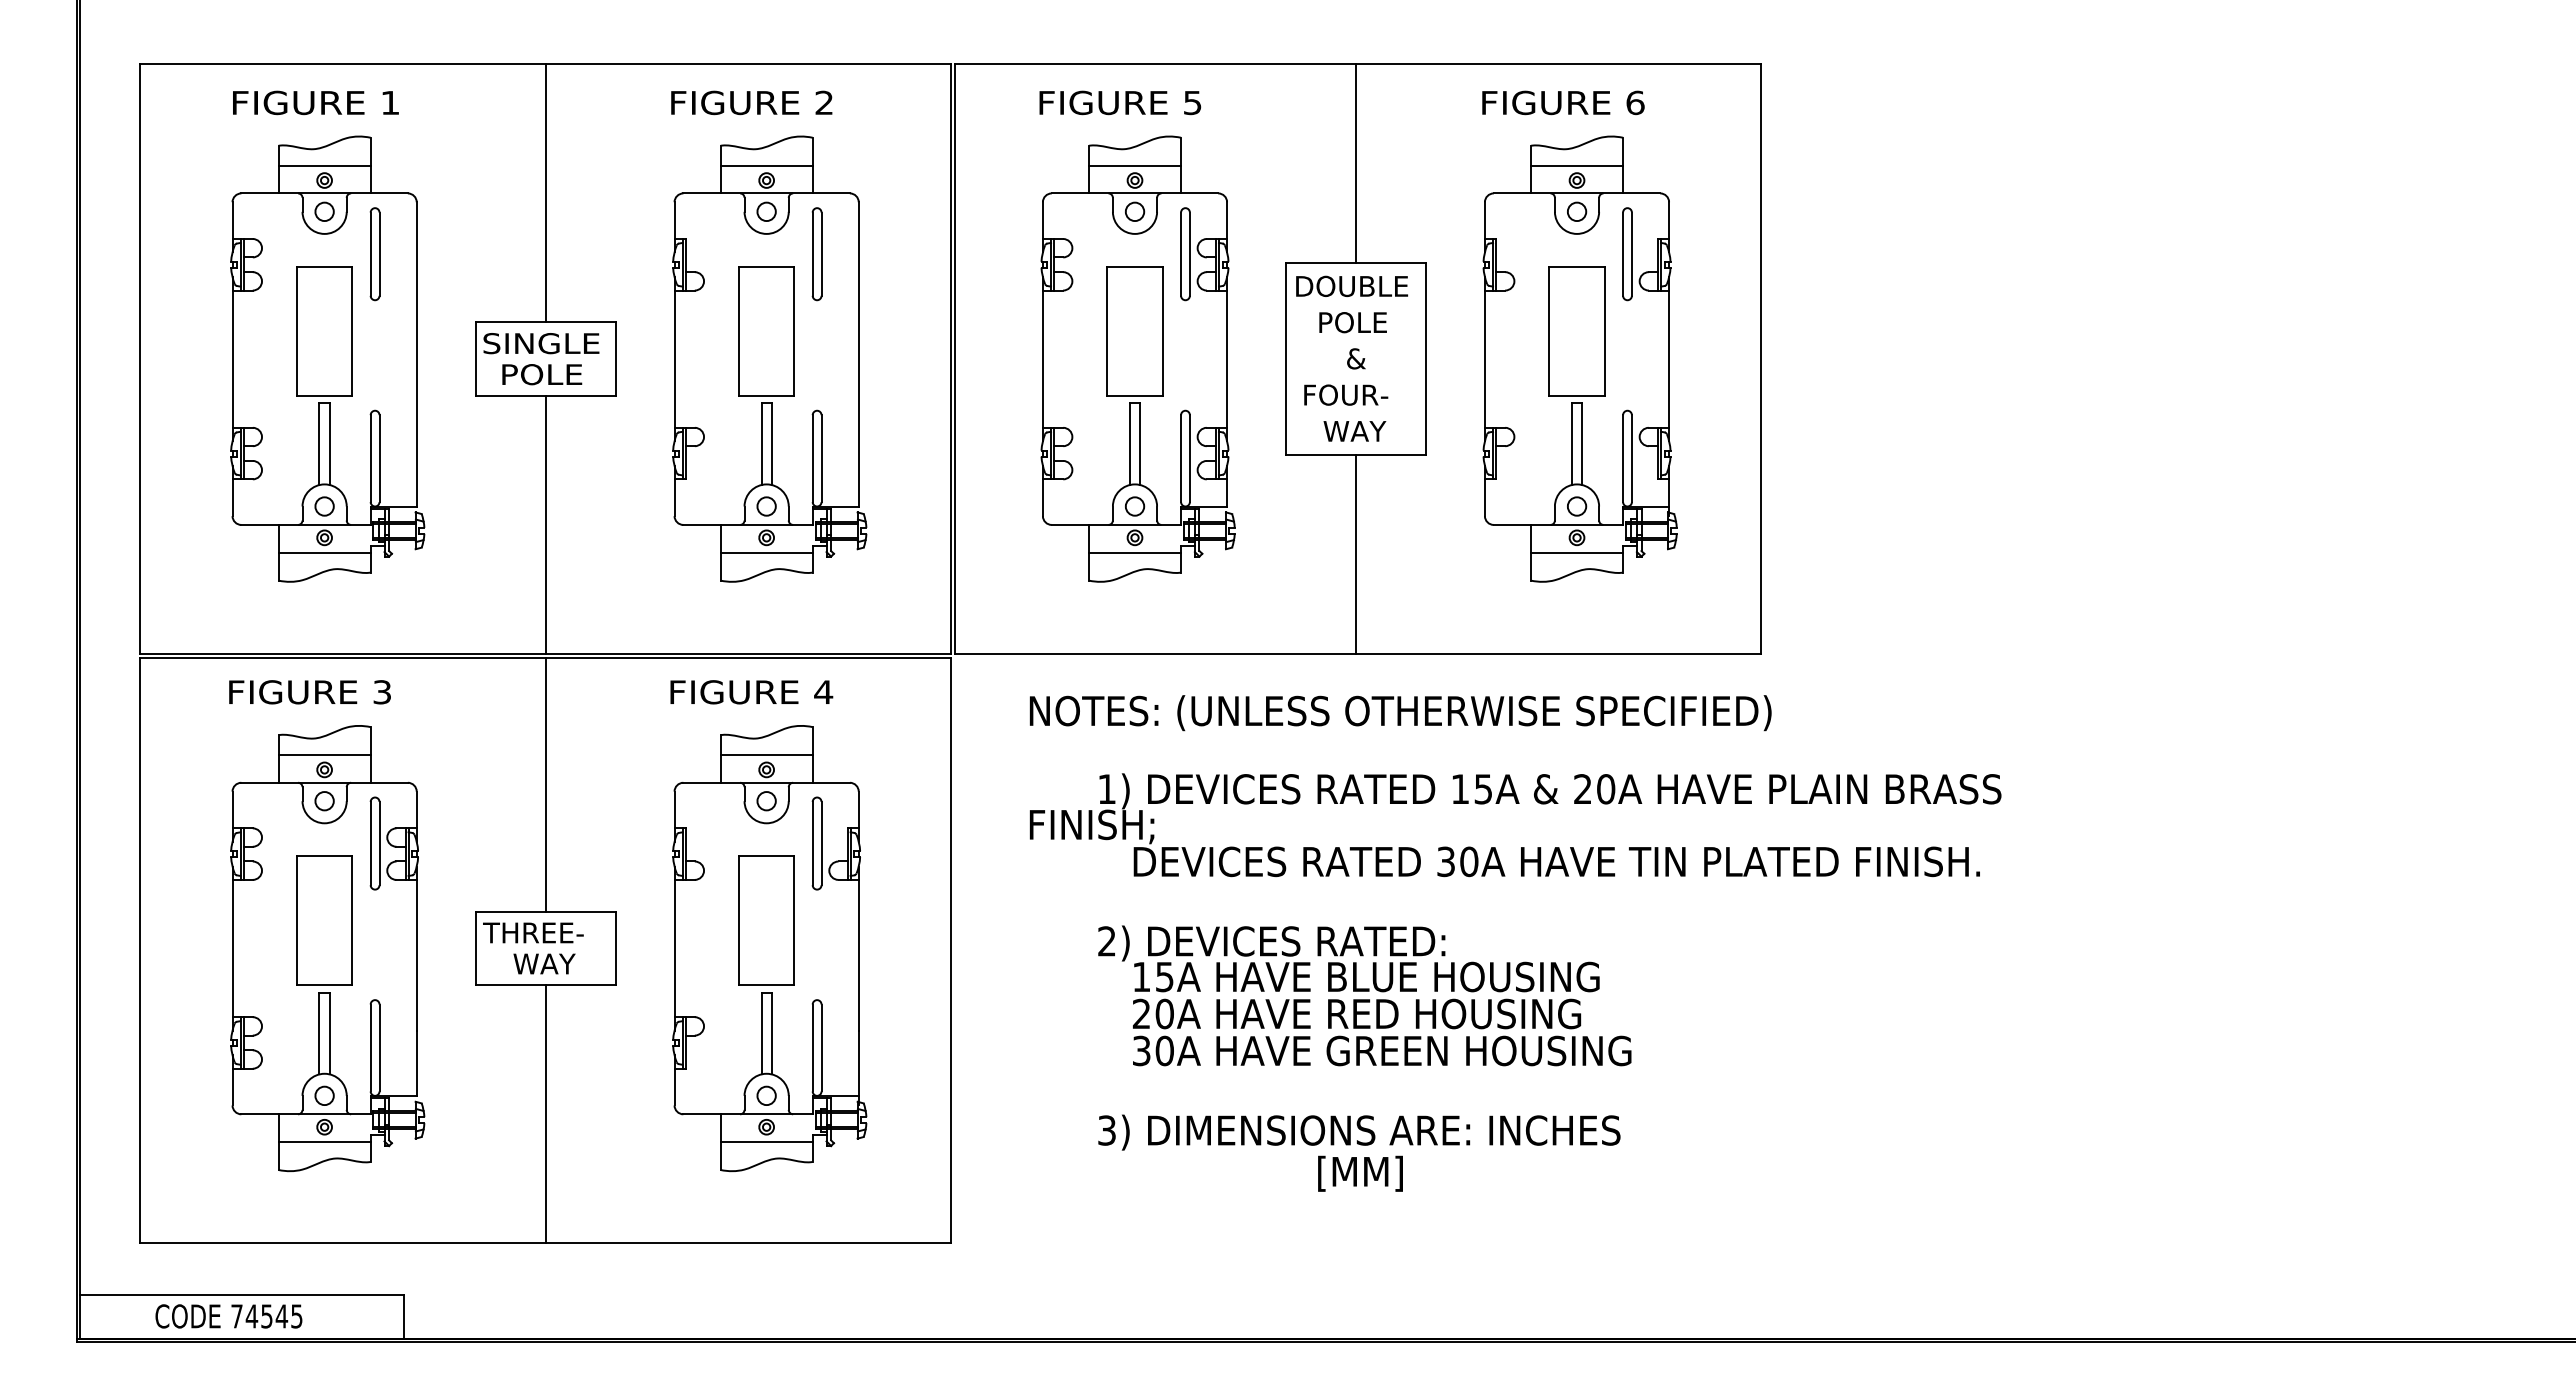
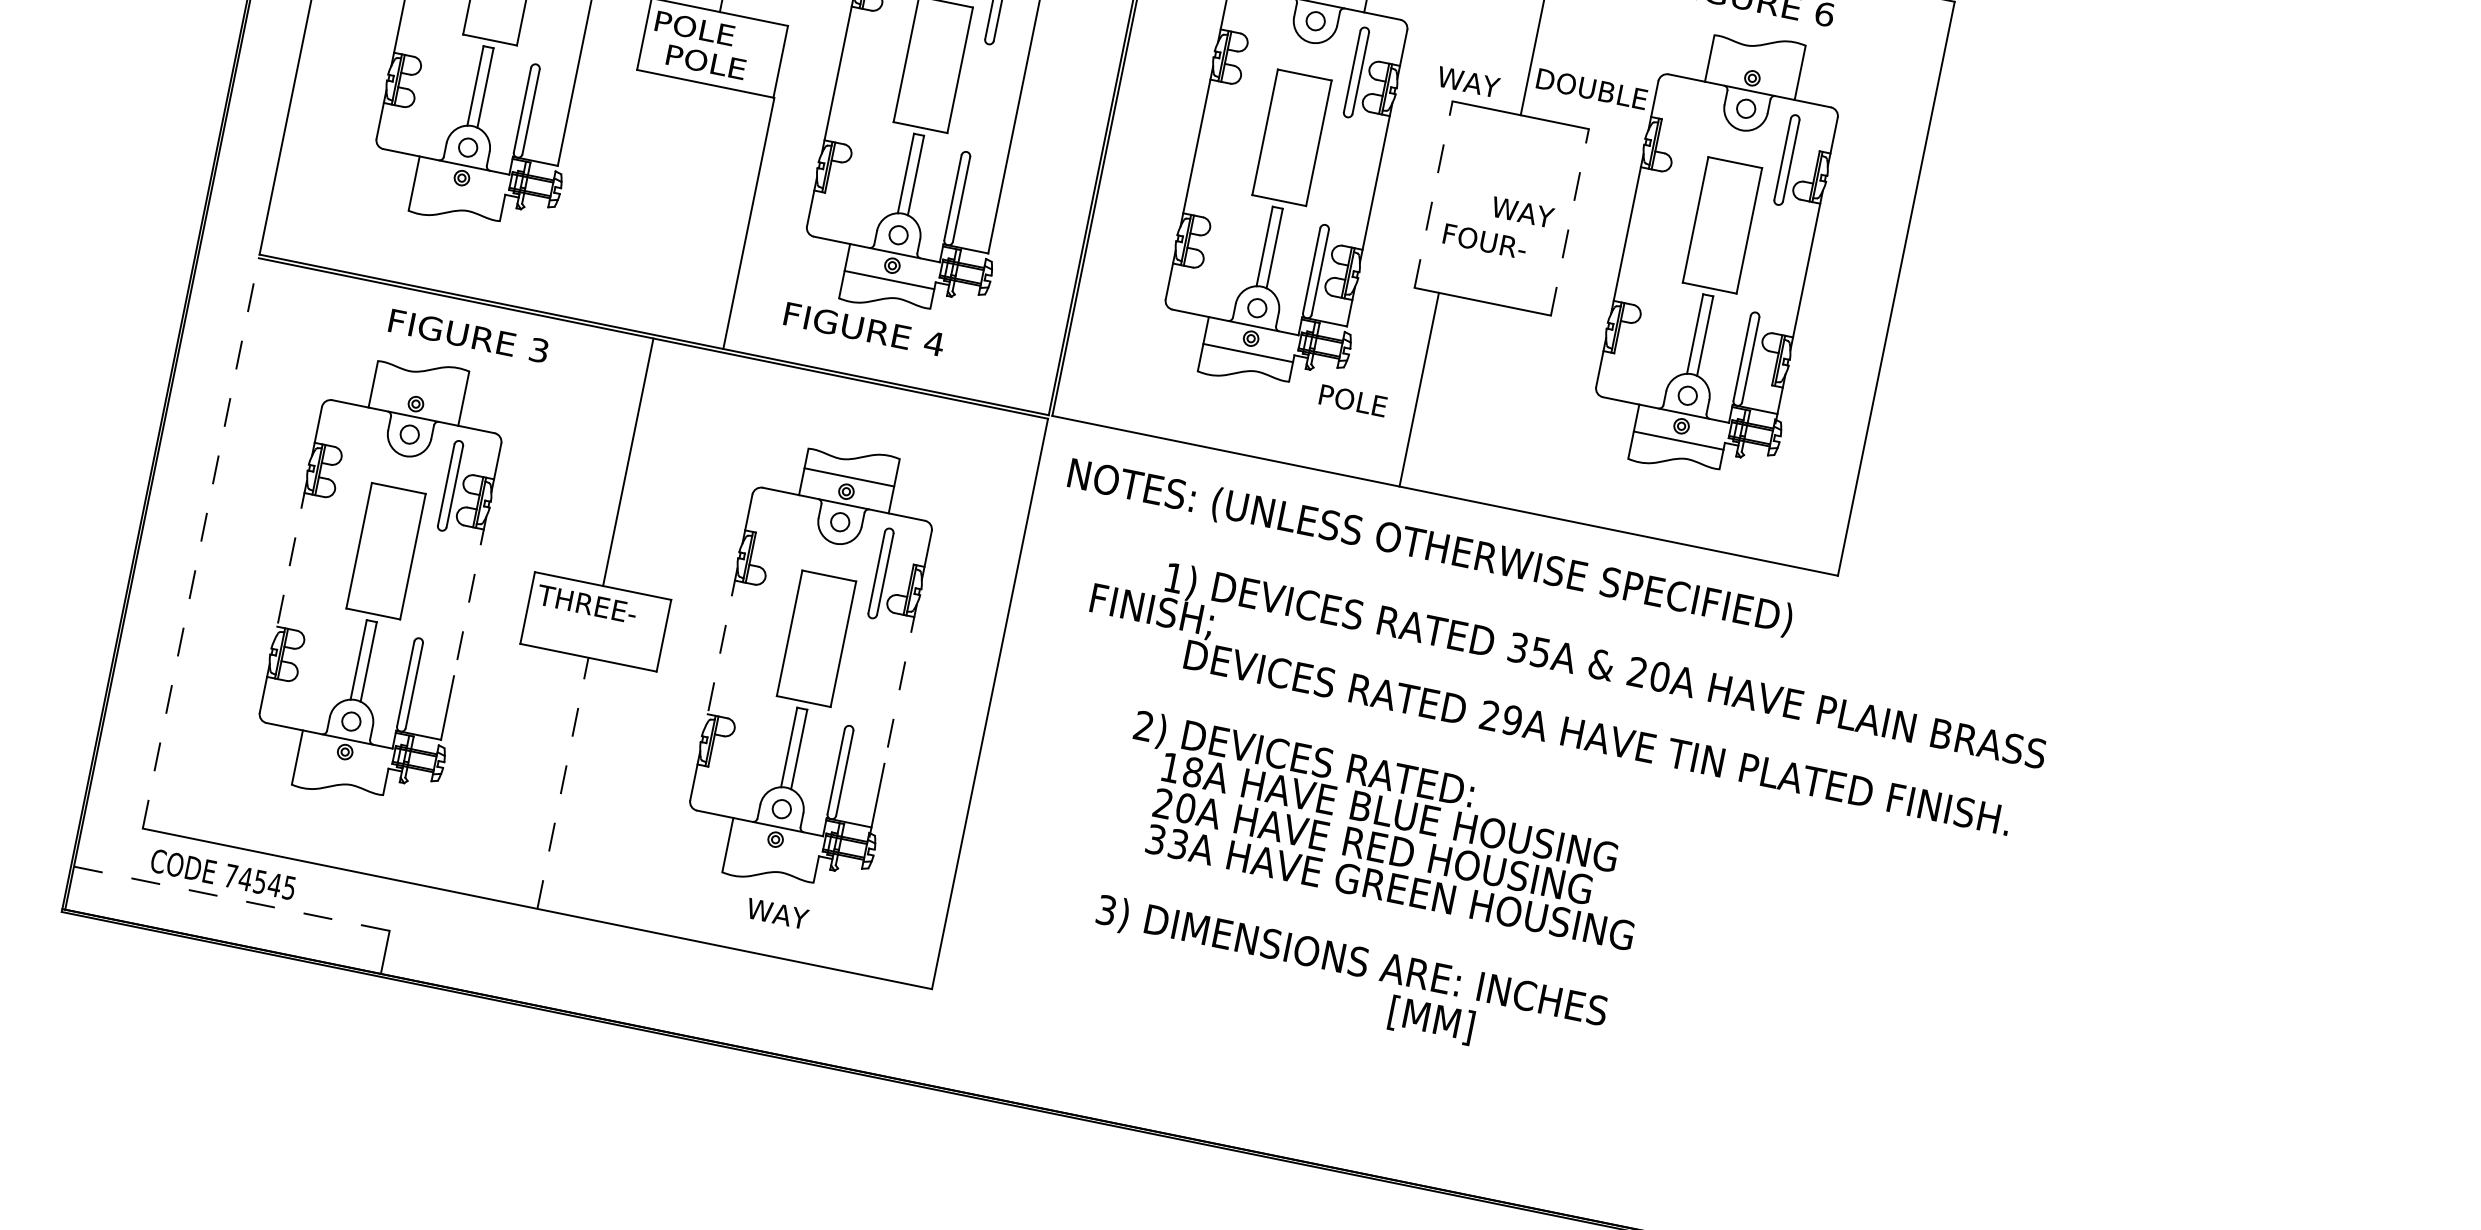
line: (1577, 165) -> (1755, 63), removed
text: (1352, 285) -> (1592, 88), moved
text: (1352, 322) -> (1352, 400), moved
text: (541, 343) -> (711, 31), SINGLE -> POLE
text: (1377, 358) -> (1522, 212), & -> WAY
line: (1286, 359) -> (1433, 195), solid -> dashed
line: (1426, 359) -> (1570, 222), solid -> dashed
text: (1354, 431) -> (1468, 82), moved
line: (545, 524) -> (748, 222), moved
line: (324, 552) -> (458, 192), removed
line: (1356, 553) -> (1419, 388), moved
text: (309, 692) -> (468, 336), moved
text: (751, 692) -> (864, 329), moved
text: (1400, 713) -> (1430, 548), moved
line: (324, 755) -> (418, 390), removed
text: (1460, 789) -> (1518, 648), 15A -> 35A
text: (1457, 861) -> (1501, 717), 30A -> 29A
line: (232, 948) -> (290, 559), solid -> dashed
line: (416, 948) -> (470, 596), solid -> dashed
line: (674, 948) -> (721, 647), solid -> dashed
line: (858, 948) -> (900, 683), solid -> dashed
line: (140, 950) -> (200, 543), solid -> dashed
text: (544, 963) -> (777, 913), moved
text: (1164, 976) -> (1192, 771), 15A -> 18A
text: (1164, 1050) -> (1178, 843), 30A -> 33A
line: (545, 1114) -> (562, 783), solid -> dashed
line: (324, 1141) -> (342, 765), removed
line: (766, 1141) -> (772, 853), removed
text: (1360, 1173) -> (1431, 1020), moved
line: (242, 1294) -> (232, 898), solid -> dashed
text: (228, 1316) -> (222, 874), moved

